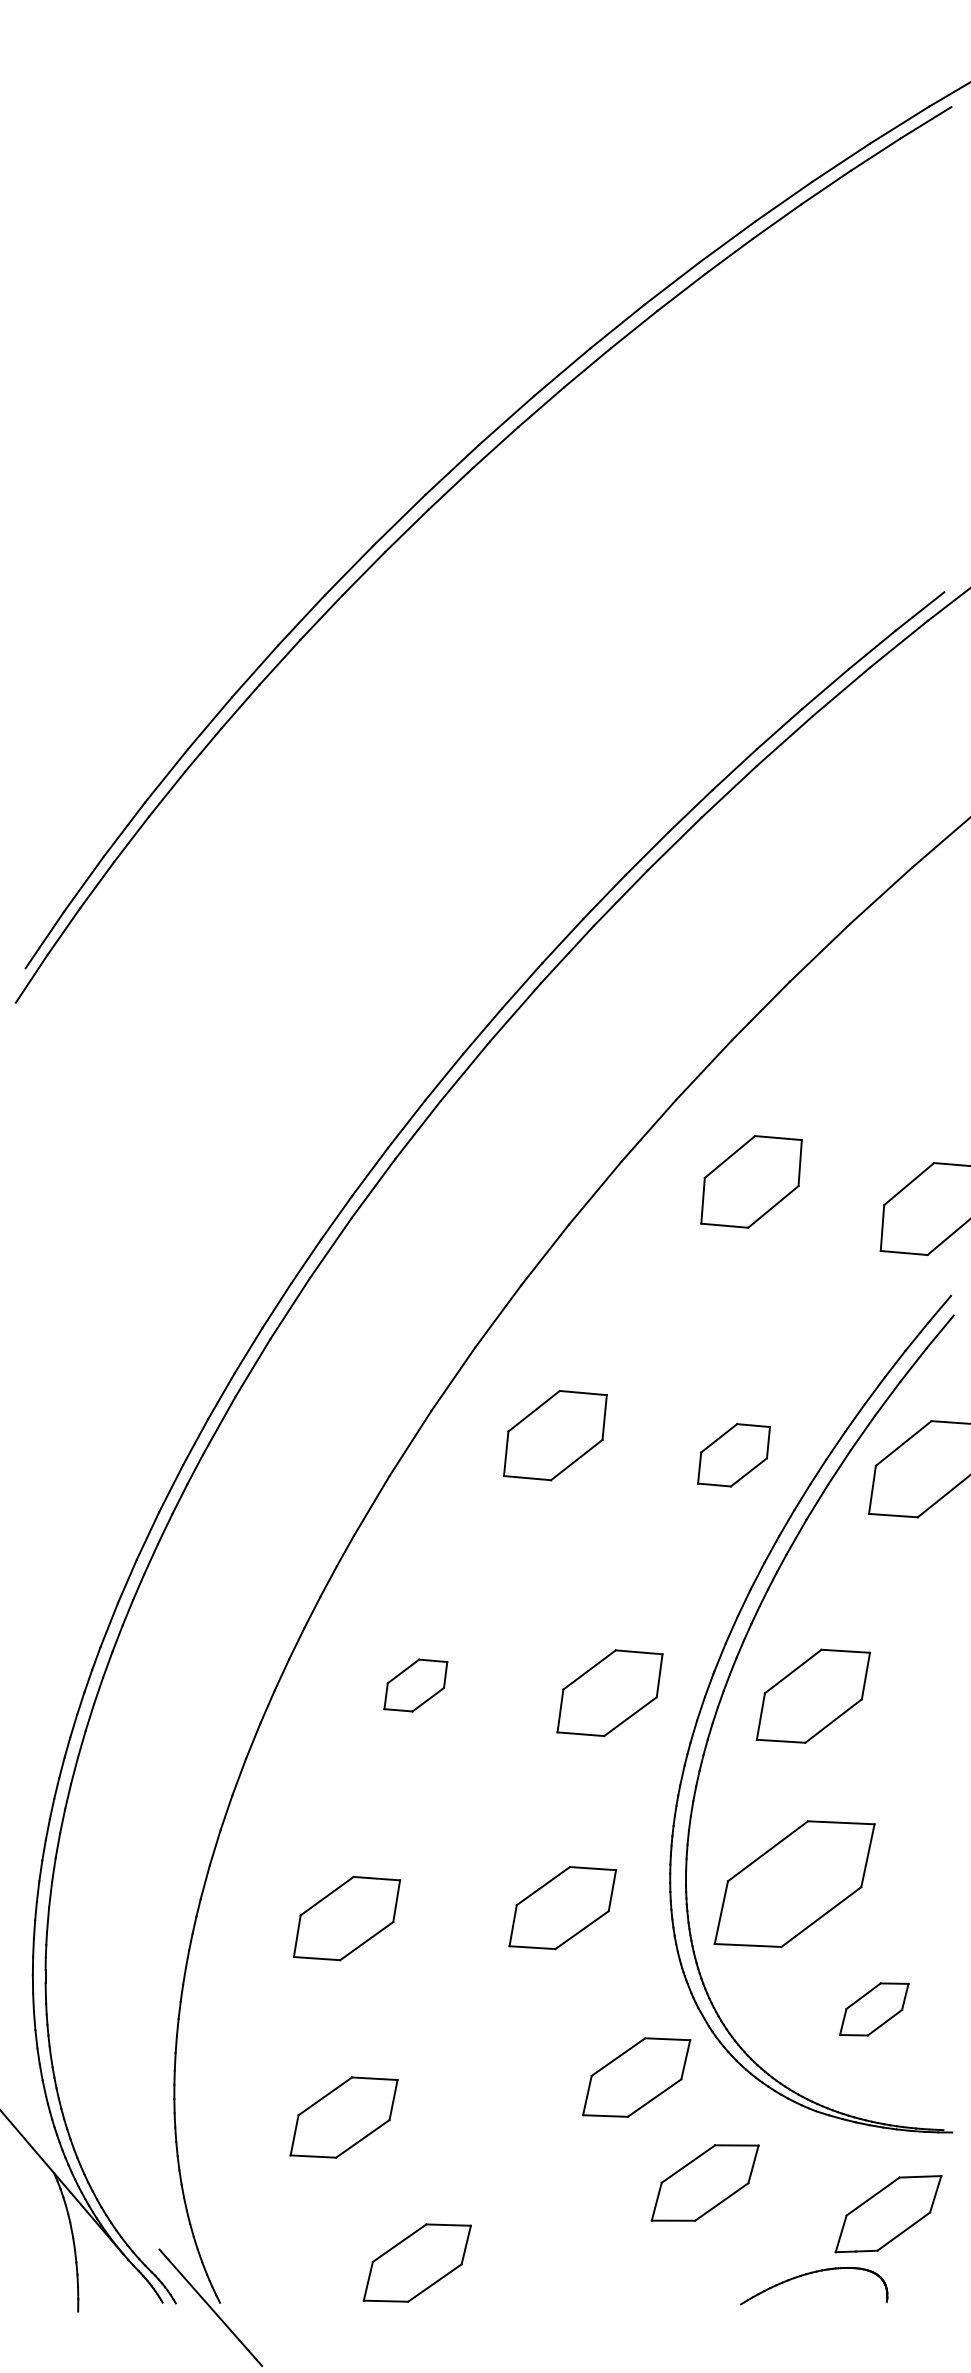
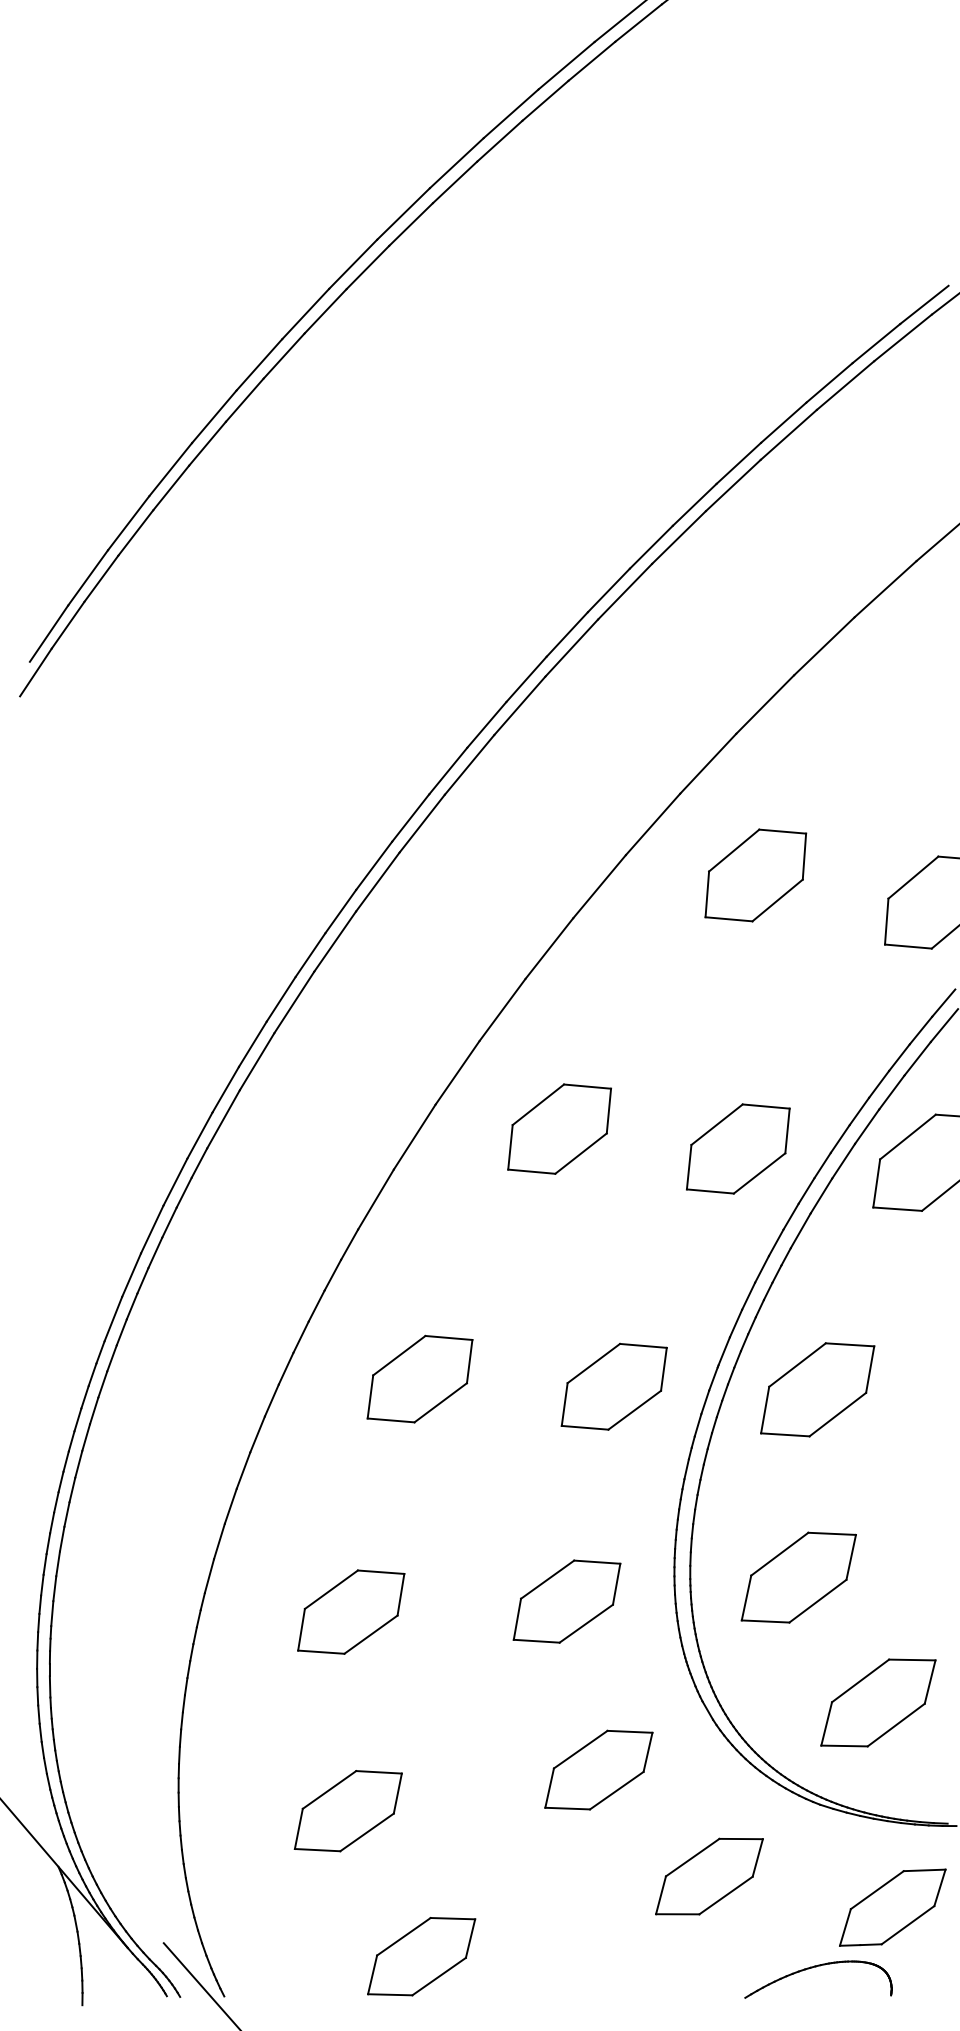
part: (733, 1454) -> (737, 1148), size x1.43
part: (415, 1685) -> (419, 1379), size x1.67
part: (794, 1883) -> (798, 1577), size x0.71
part: (874, 2009) -> (878, 1703), size x1.67
part: (636, 2077) -> (598, 1770), moved

